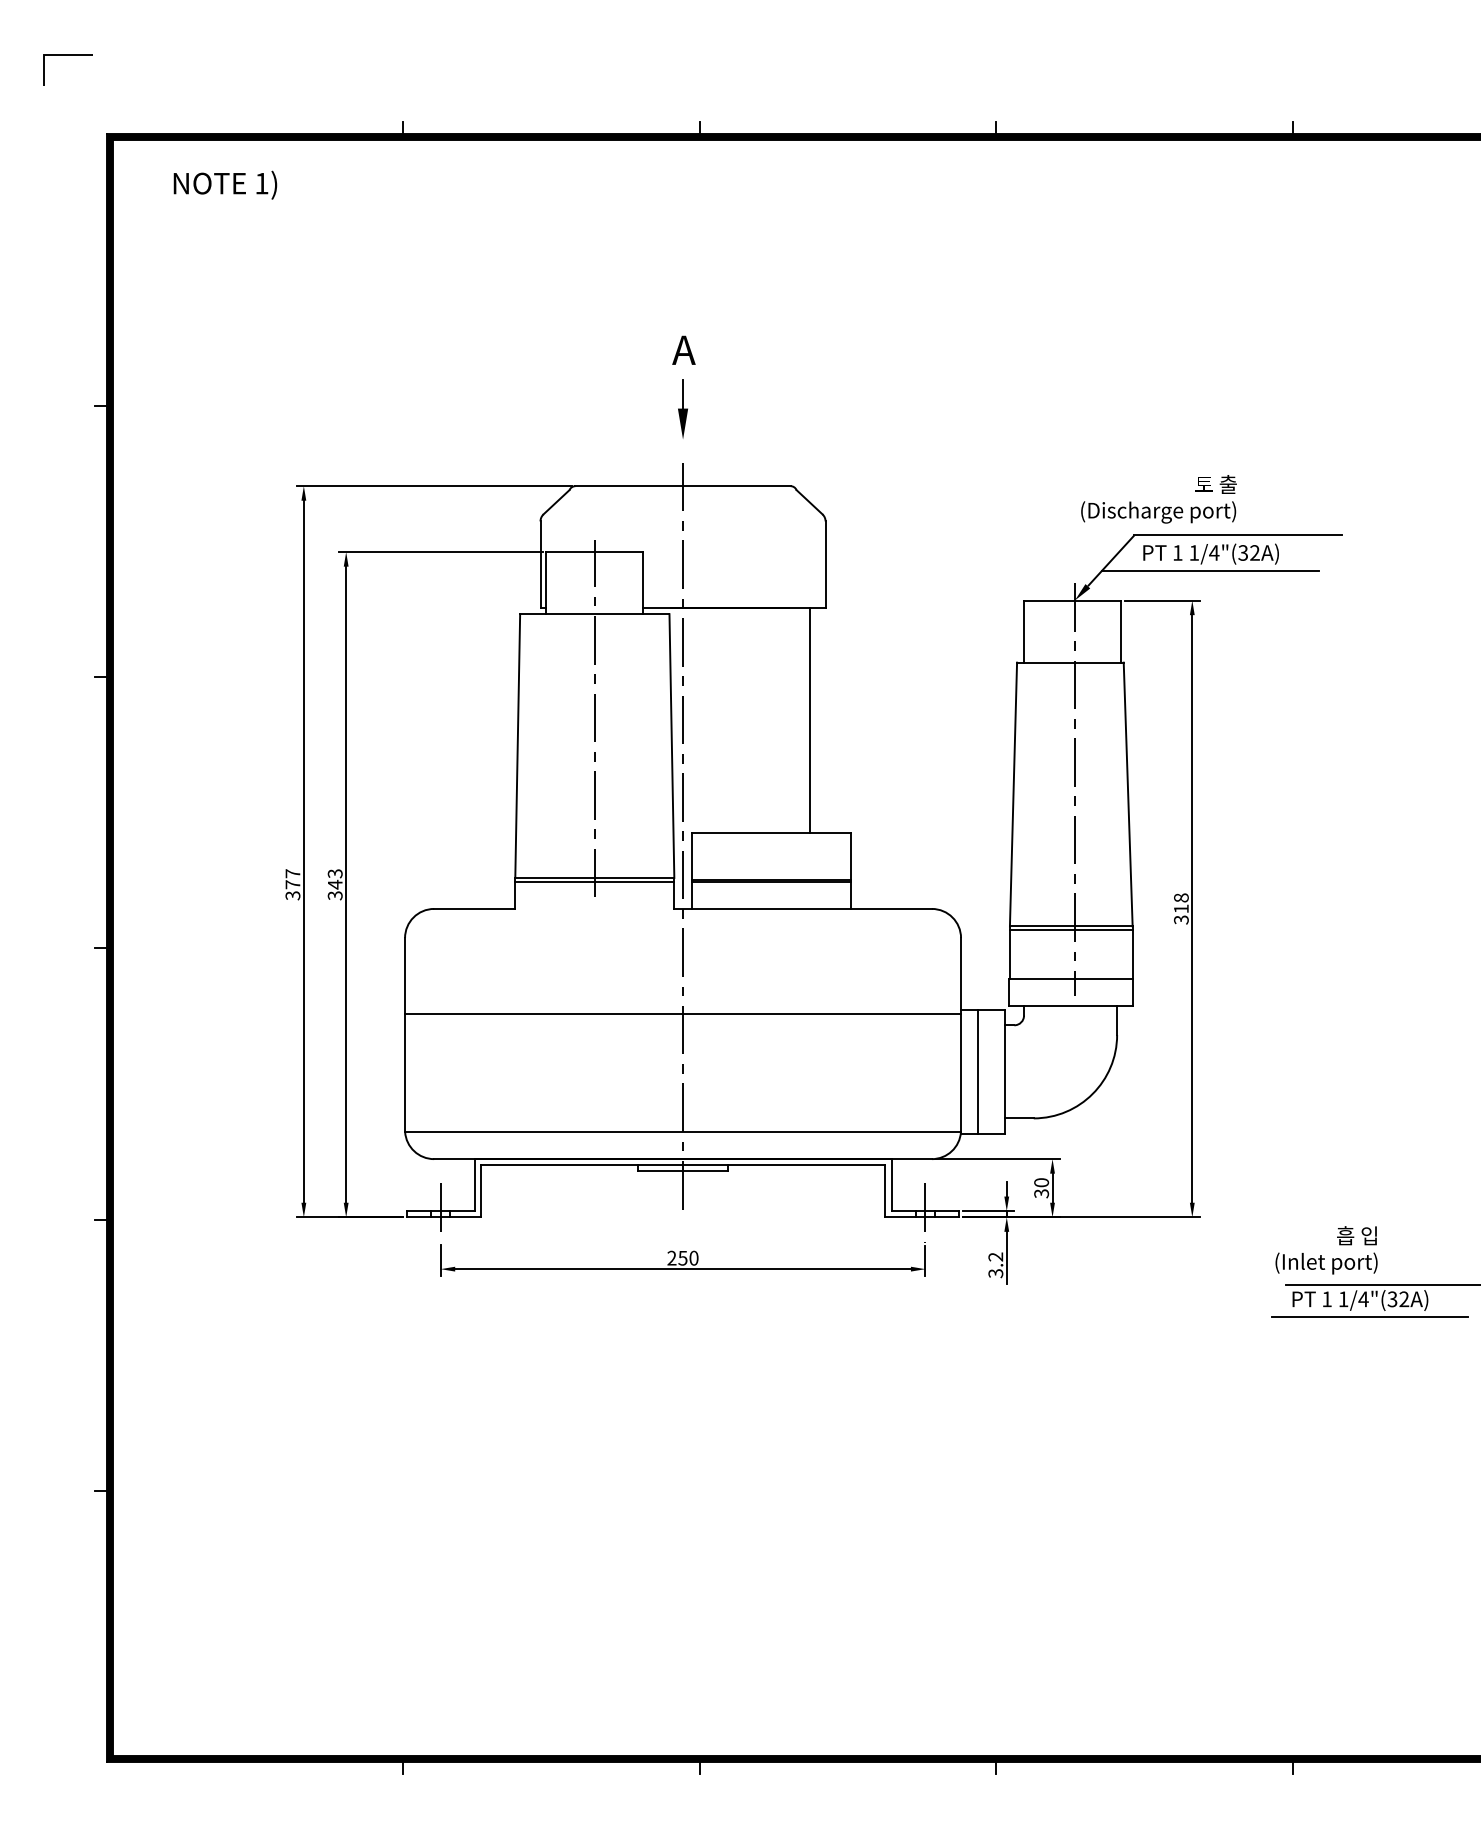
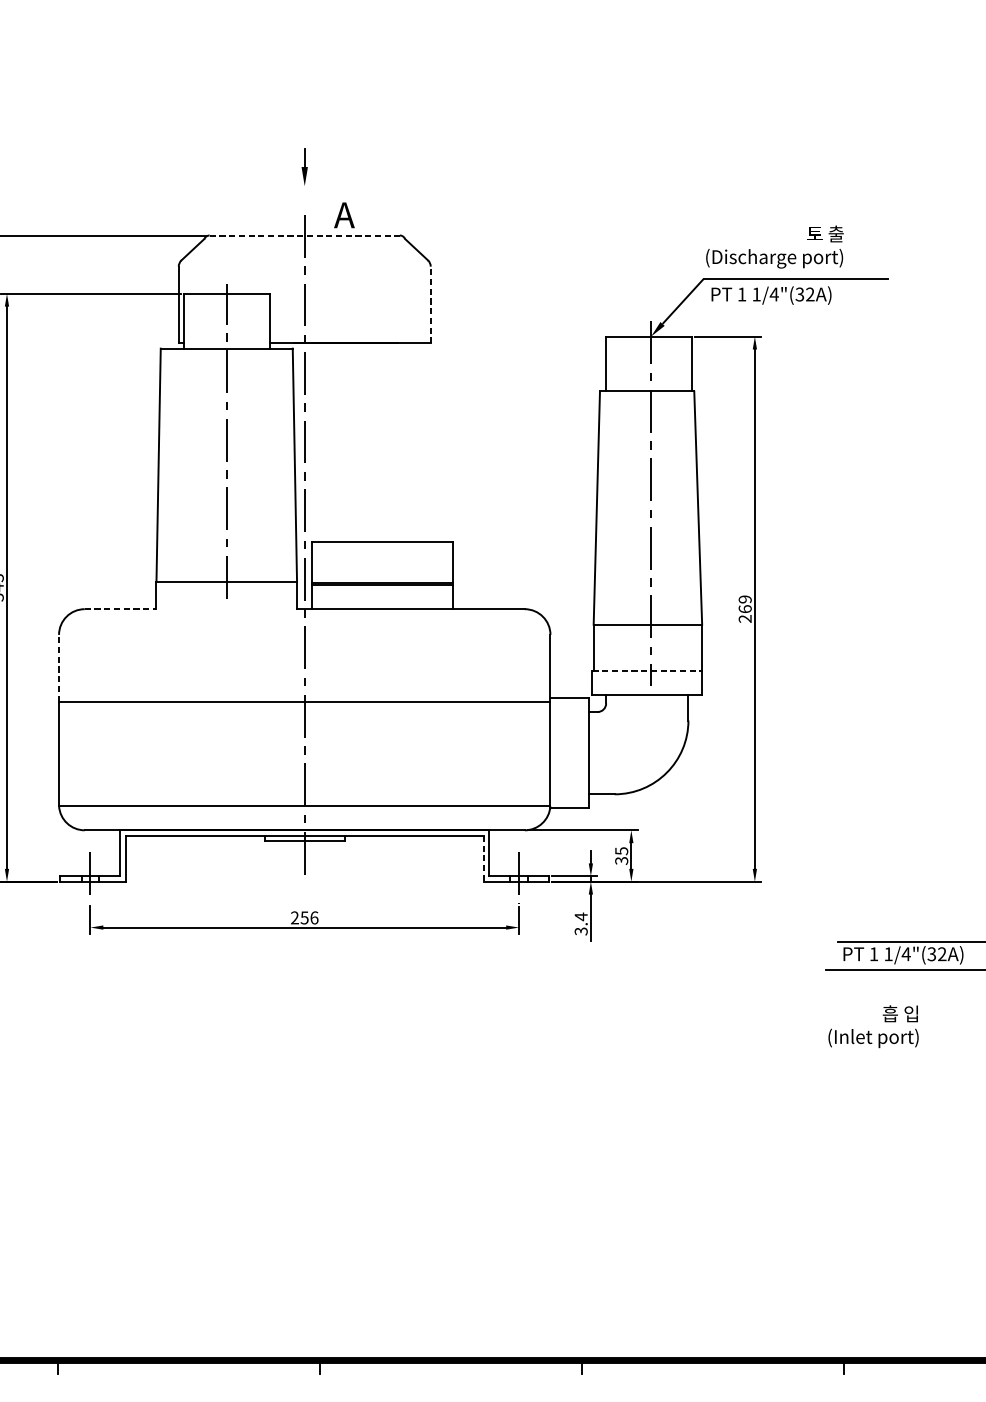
text: (683, 349) -> (344, 214), moved
part: (682, 408) -> (304, 166), size x0.7
line: (683, 486) -> (305, 235), solid -> dashed
text: (1158, 499) -> (774, 247), moved
line: (825, 564) -> (430, 304), solid -> dashed
line: (1210, 570) -> (770, 310), removed
line: (810, 720) -> (417, 442), removed
line: (594, 881) -> (226, 584), removed
line: (474, 908) -> (120, 608), solid -> dashed
text: (1181, 908) -> (745, 608), 318 -> 269
line: (1070, 930) -> (647, 628), removed
line: (405, 975) -> (59, 668), solid -> dashed
line: (1071, 978) -> (648, 670), solid -> dashed
line: (977, 1071) -> (565, 752), removed
text: (1041, 1182) -> (621, 850), 30 -> 35
line: (885, 1191) -> (483, 858), solid -> dashed
text: (1326, 1250) -> (873, 1026), moved
text: (693, 1257) -> (313, 917), 250 -> 256
text: (995, 1257) -> (580, 917), 3.2 -> 3.4

